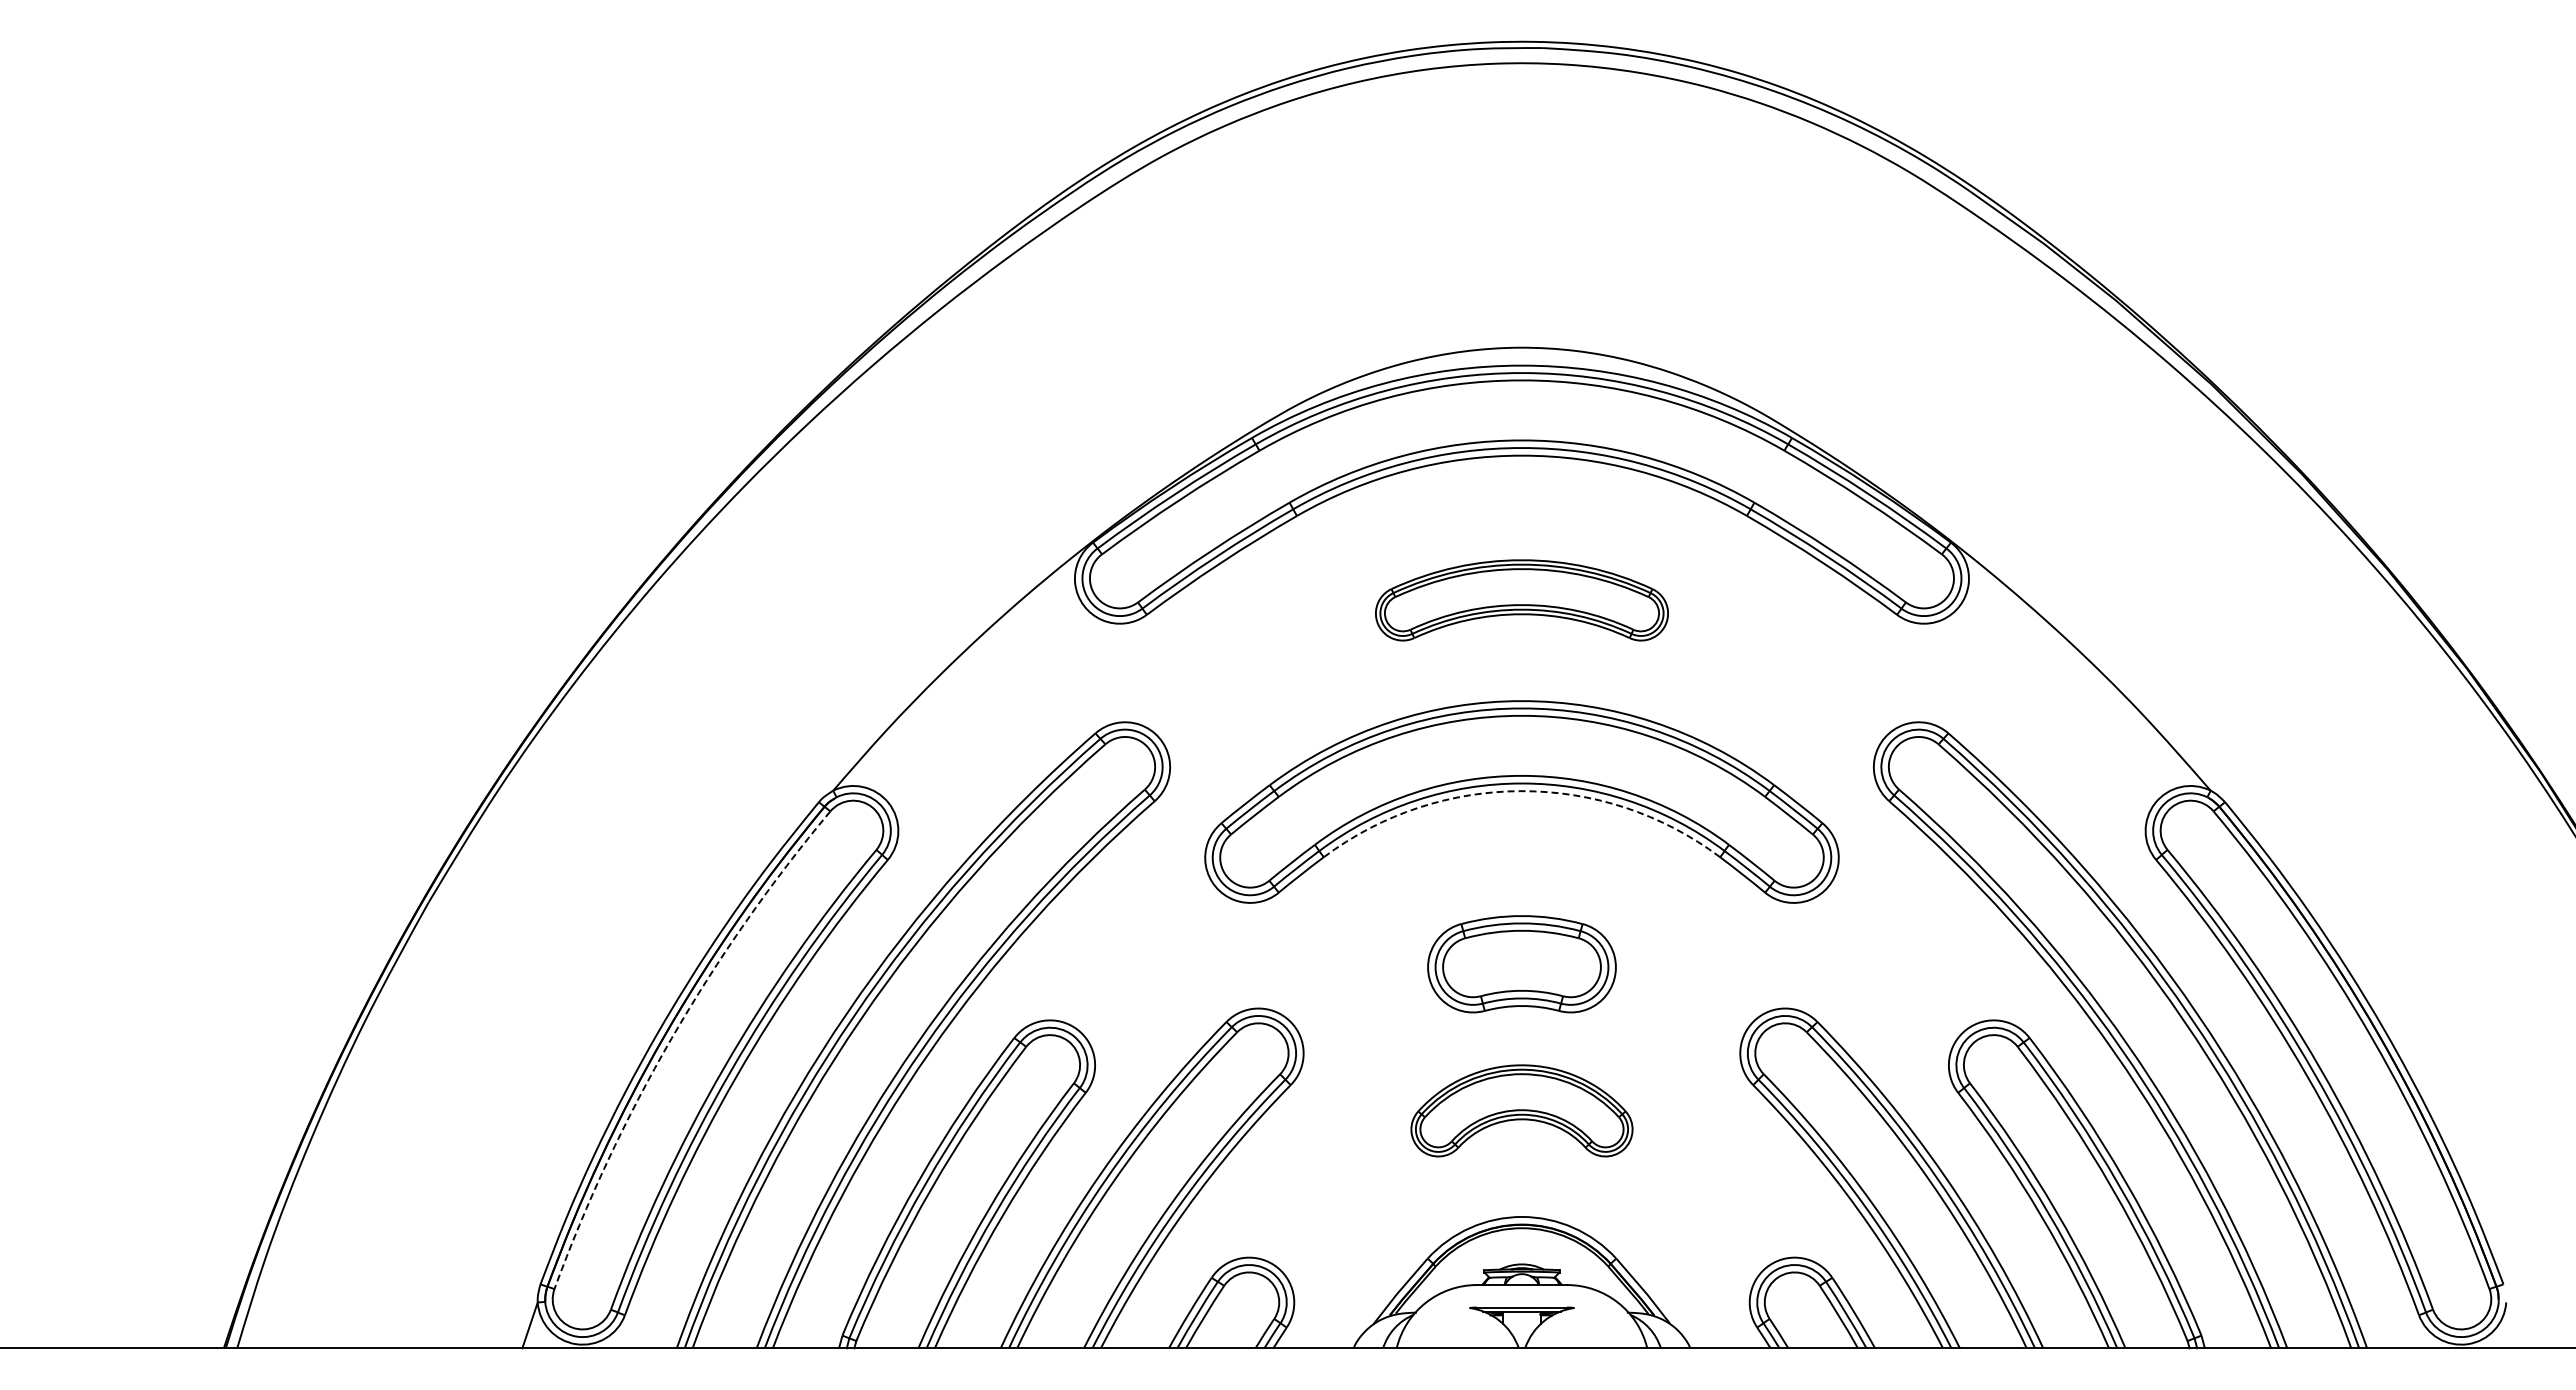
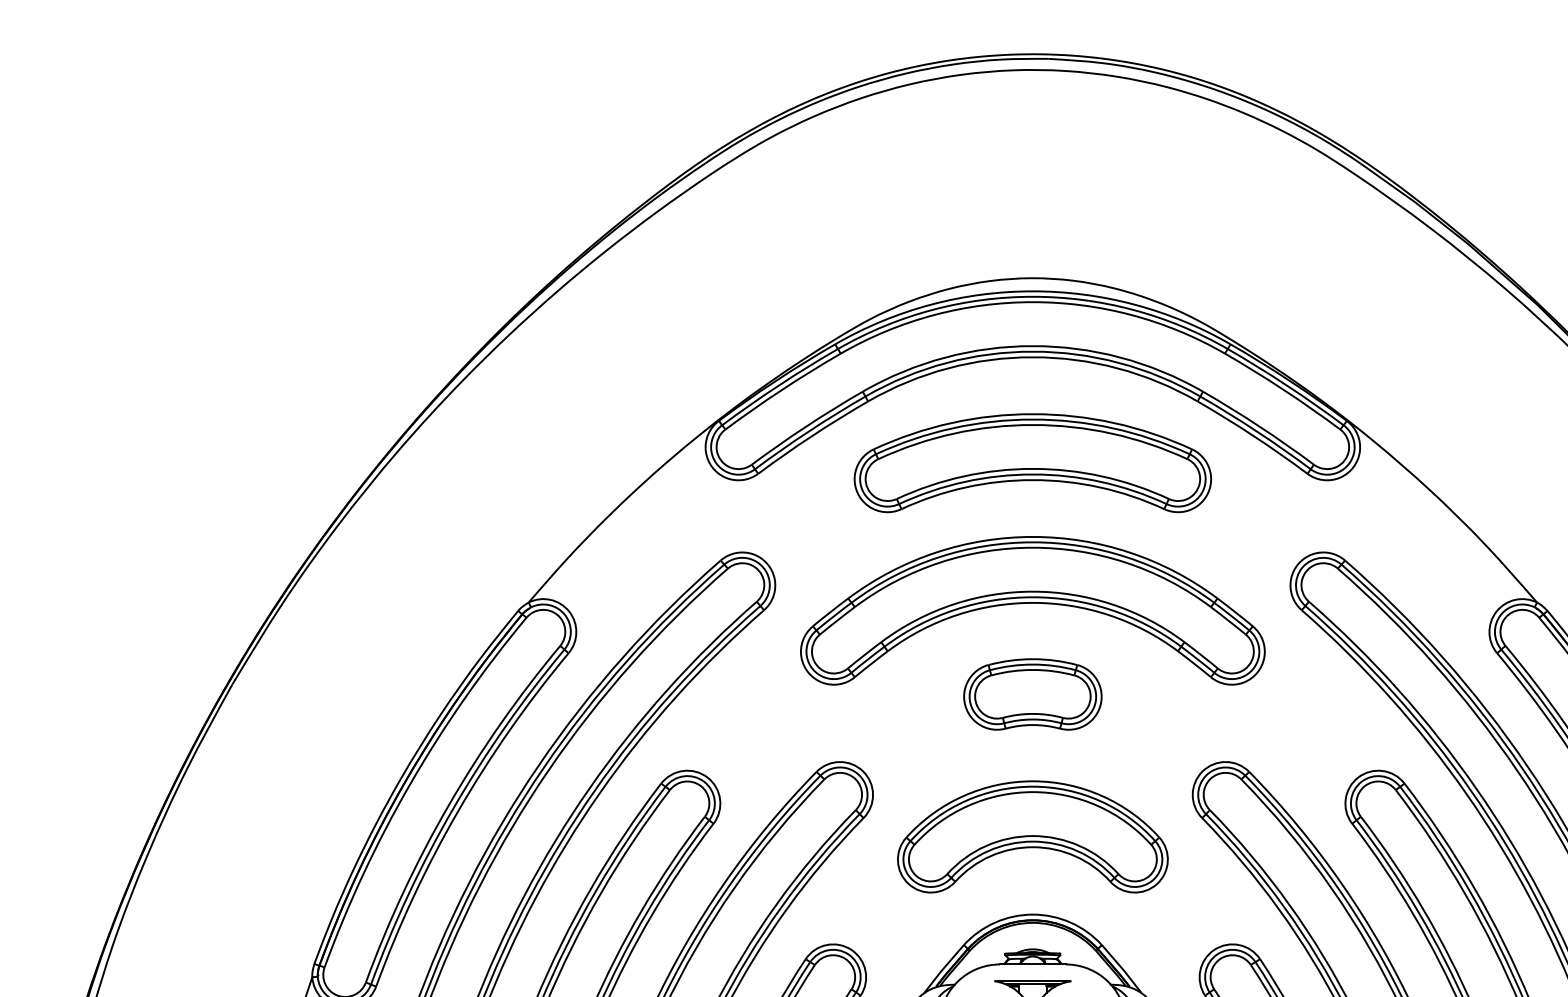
part: (1521, 600) -> (1032, 463), size x1.67
arc: (1522, 791) -> (1033, 603), dashed -> solid
part: (1521, 964) -> (1032, 694), moved
arc: (671, 1038) -> (410, 783), dashed -> solid
part: (1521, 1110) -> (1032, 836), size x1.67

